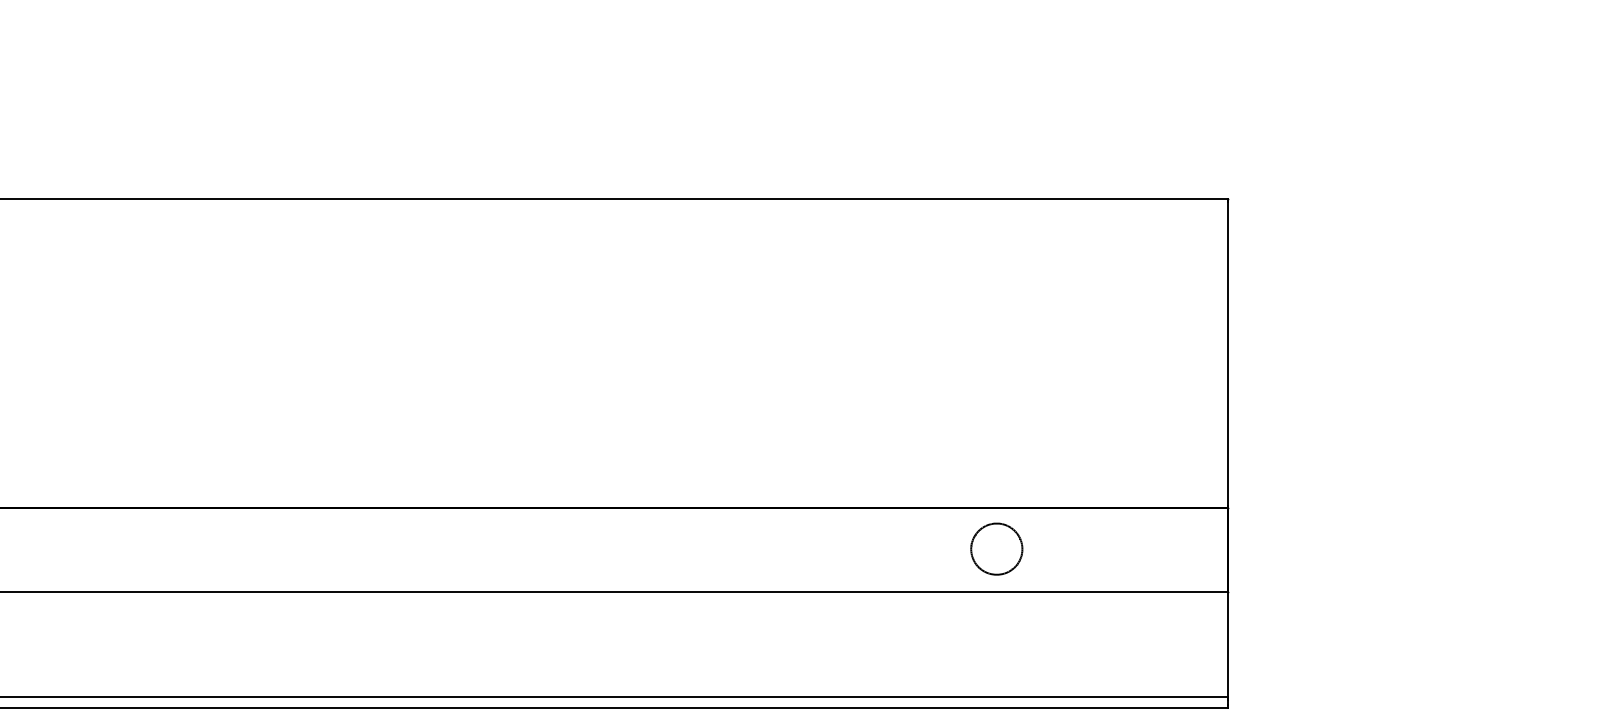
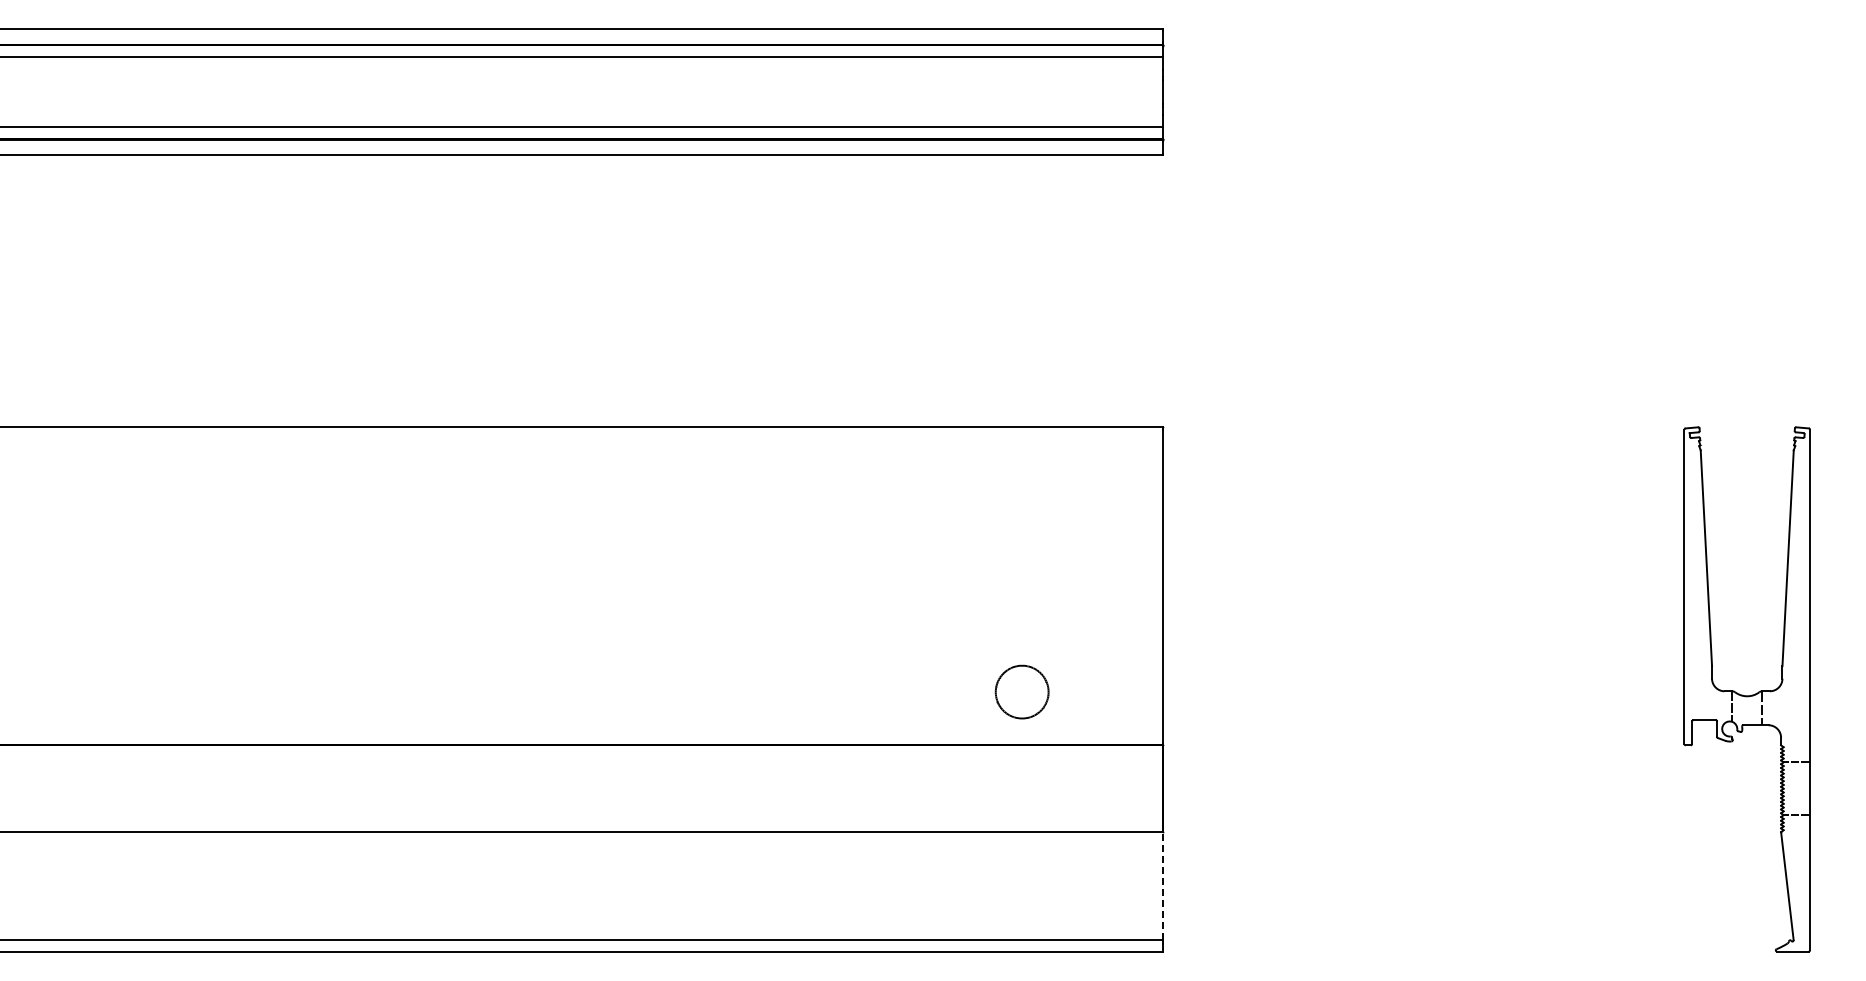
part: (996, 548) -> (1021, 691), moved
line: (1228, 643) -> (1163, 885), solid -> dashed

